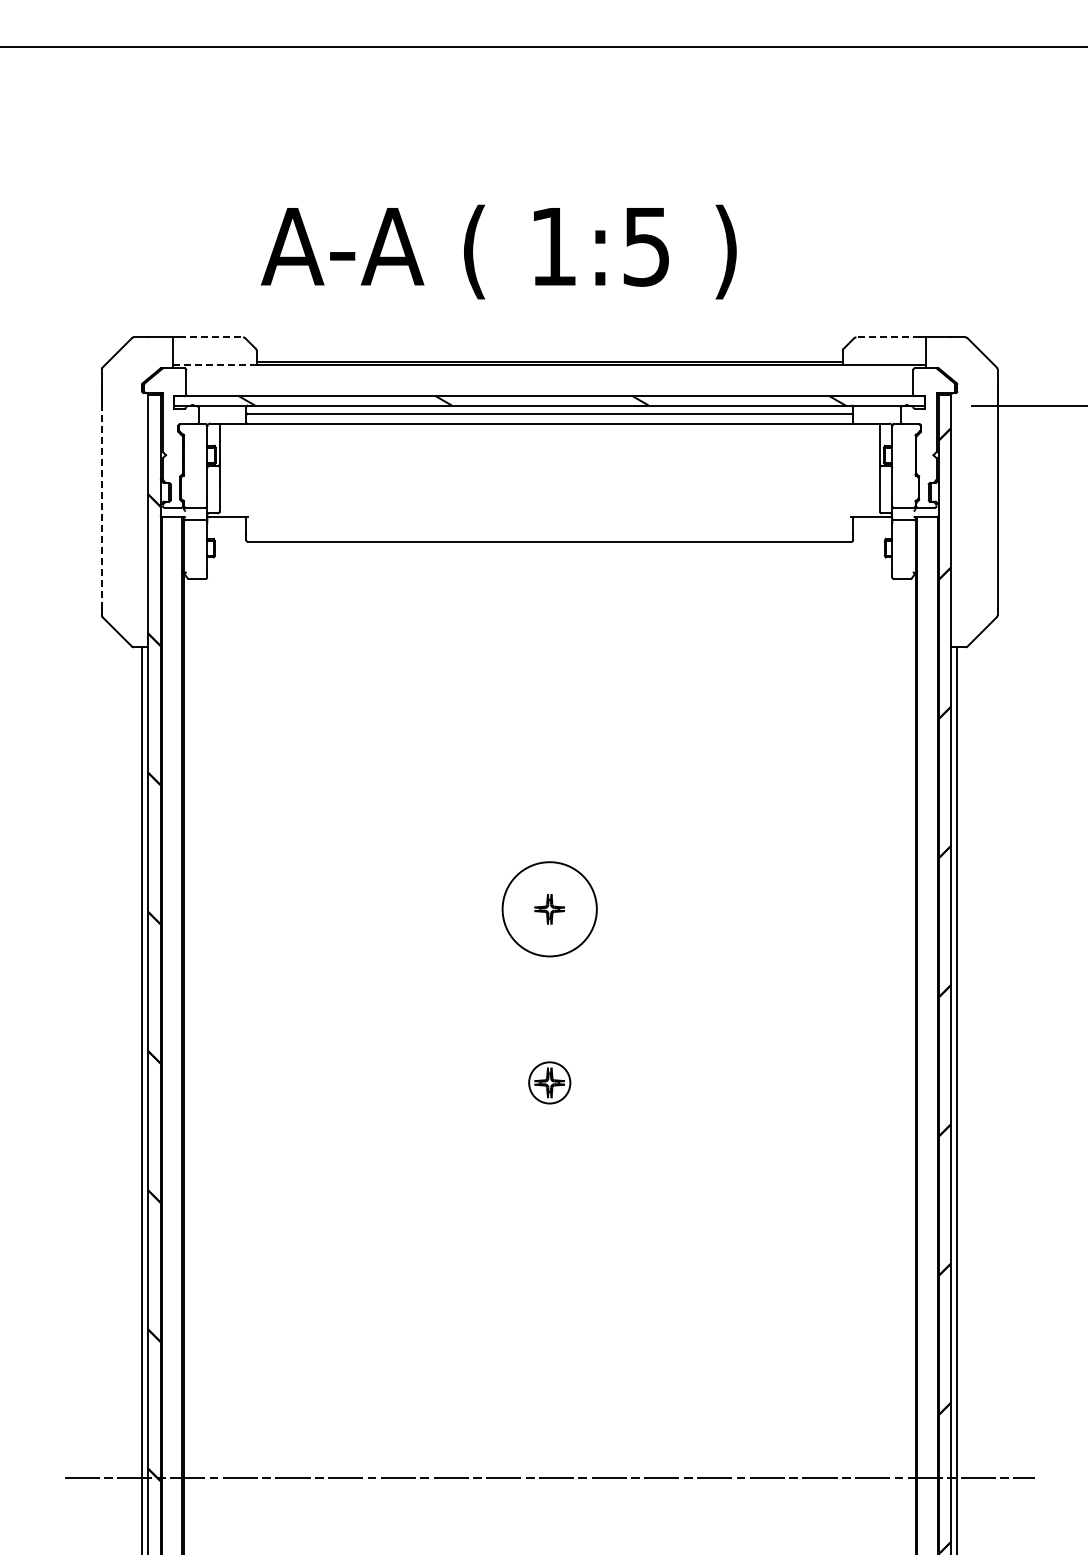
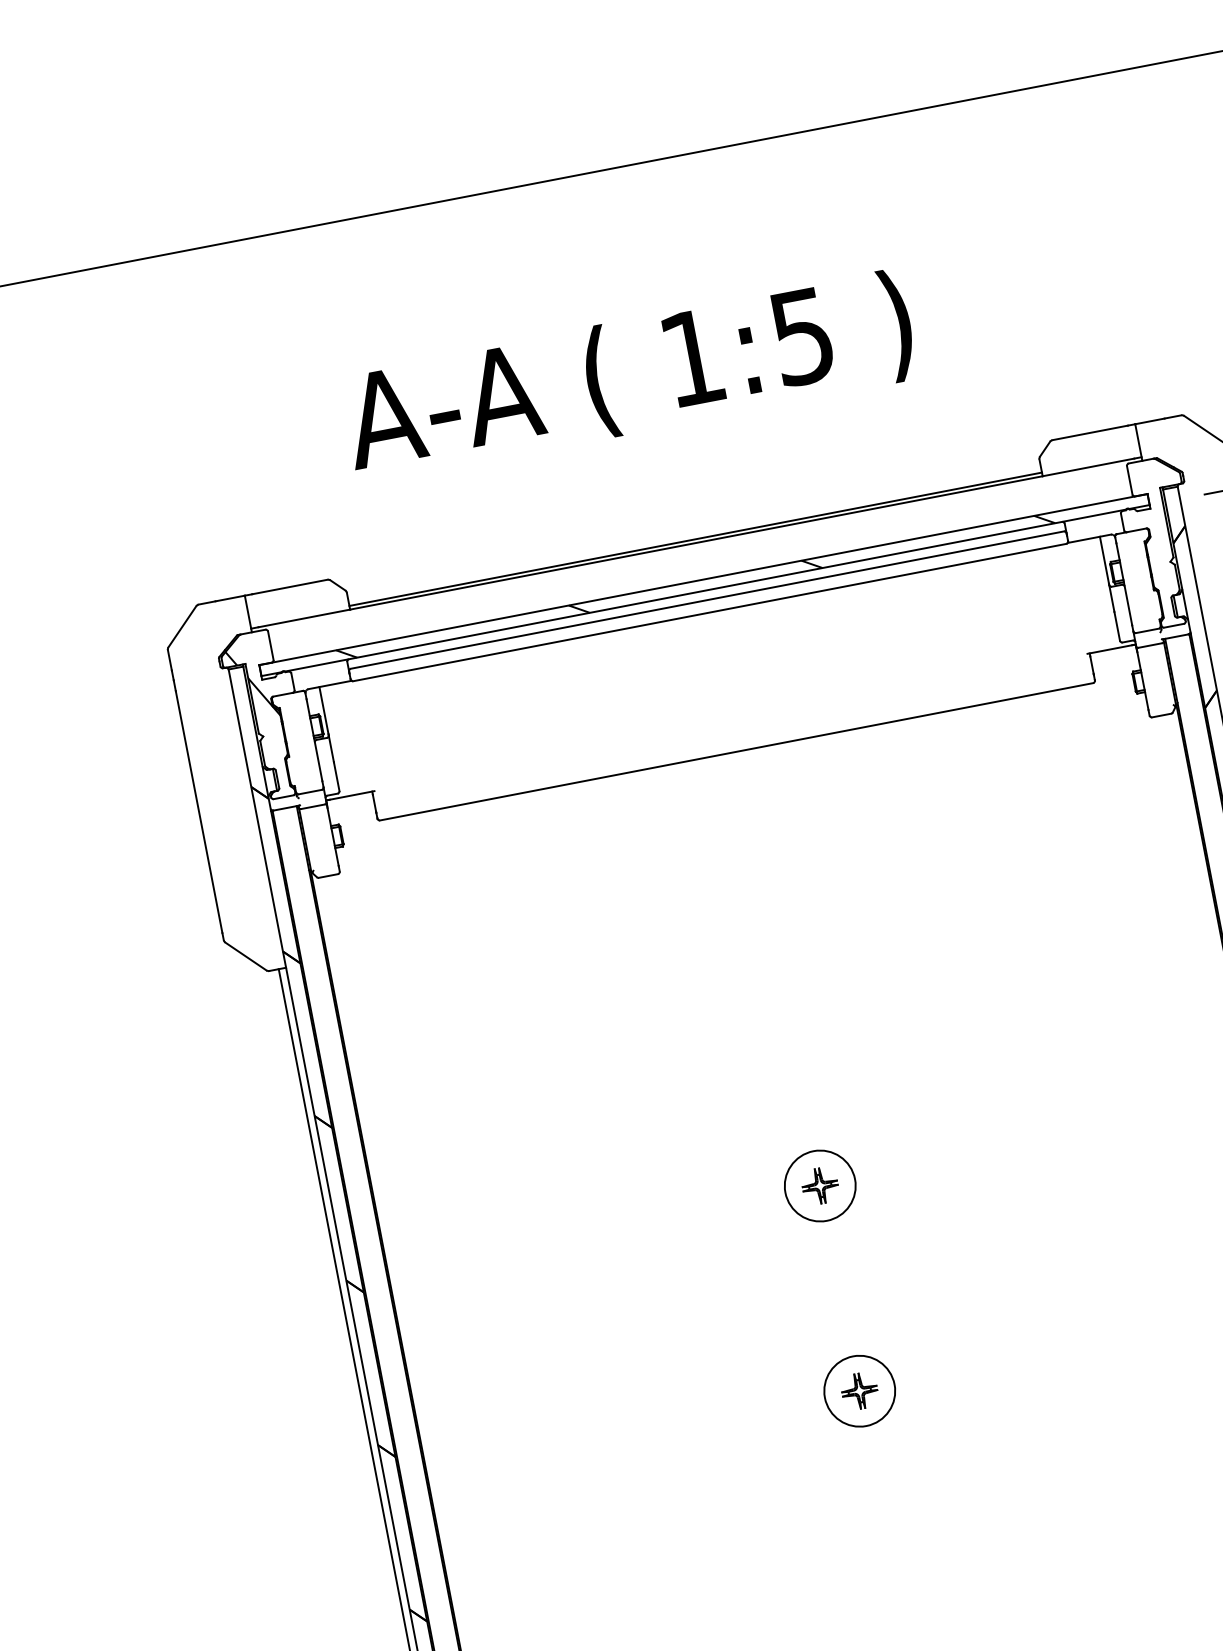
text: (498, 251) -> (628, 376), moved
line: (211, 337) -> (290, 587), dashed -> solid
line: (888, 337) -> (1090, 433), dashed -> solid
line: (218, 365) -> (304, 618), dashed -> solid
hatch: (165, 410) -> (252, 683), added
line: (101, 507) -> (198, 813), dashed -> solid
circle: (549, 908) -> (819, 1185), size x0.62
circle: (549, 1082) -> (859, 1390), size x1.43

